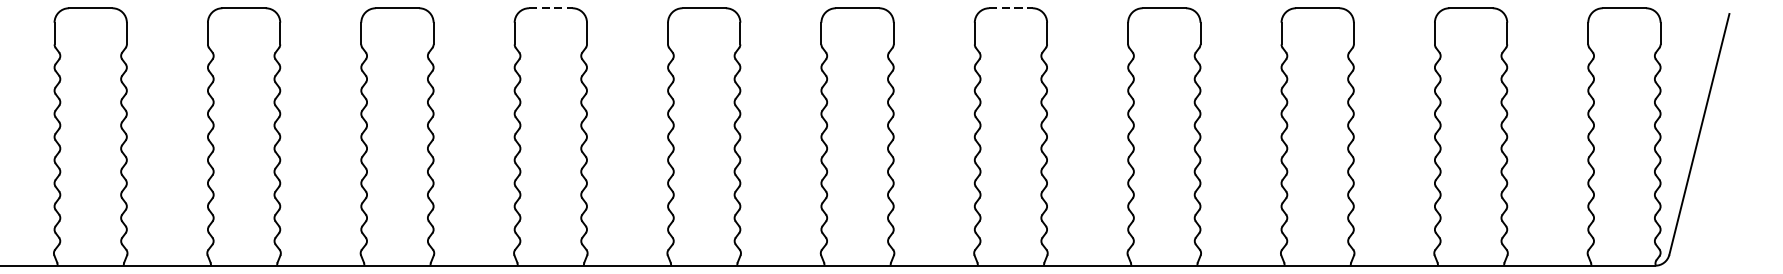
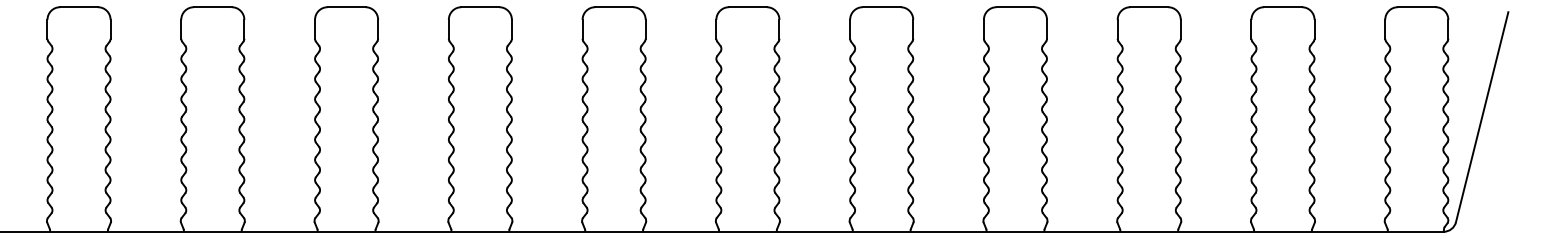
line: (550, 8) -> (480, 7), dashed -> solid
line: (1010, 8) -> (881, 7), dashed -> solid

